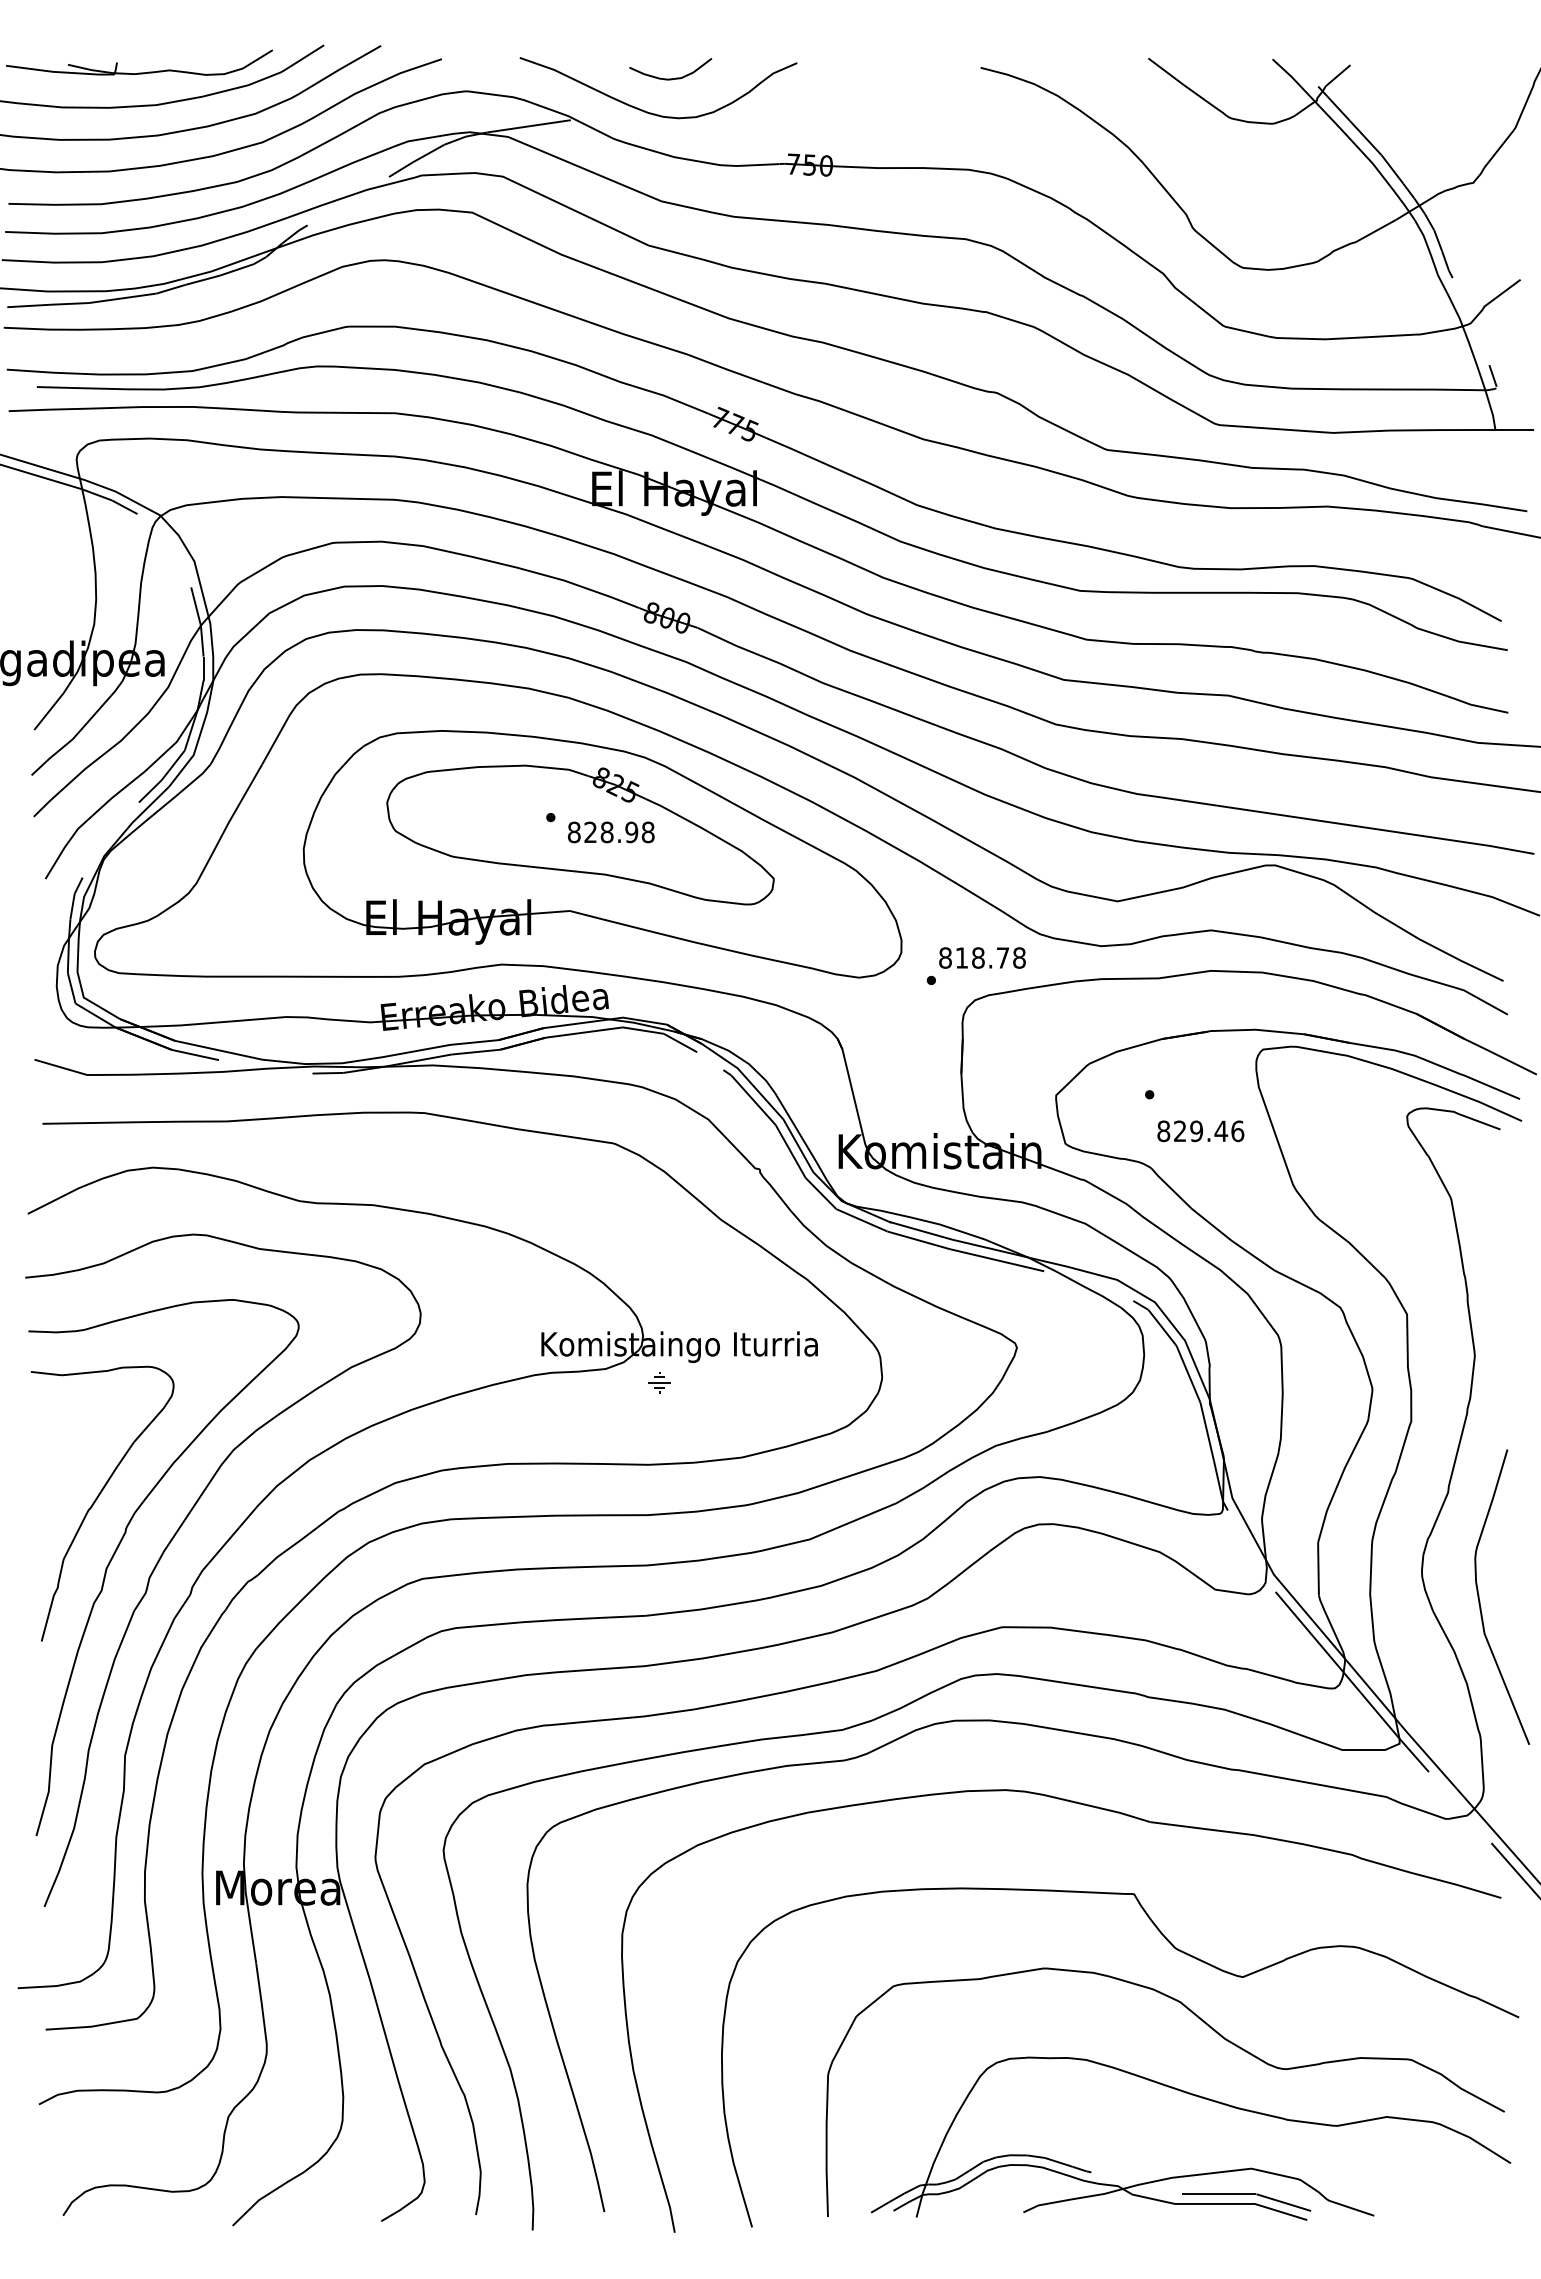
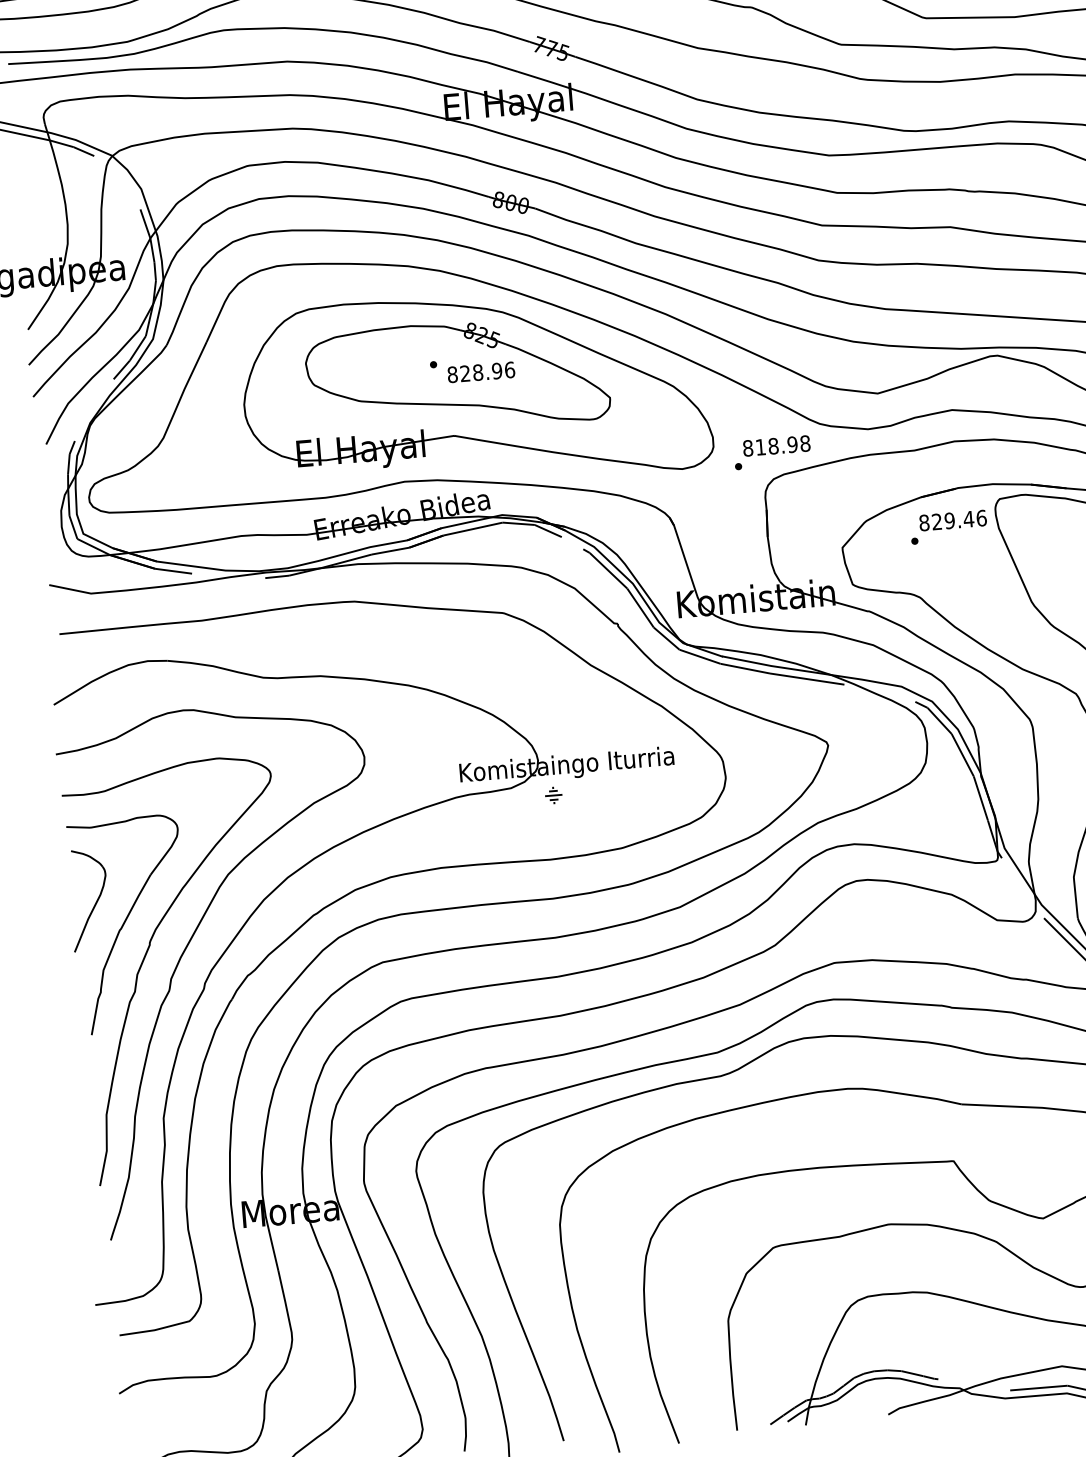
text: (647, 832) -> (509, 370), 828.98 -> 828.96
text: (1002, 957) -> (792, 444), 818.78 -> 818.98
text: (1200, 1131) -> (952, 520), moved
part: (59, 1473) -> (94, 903), added

